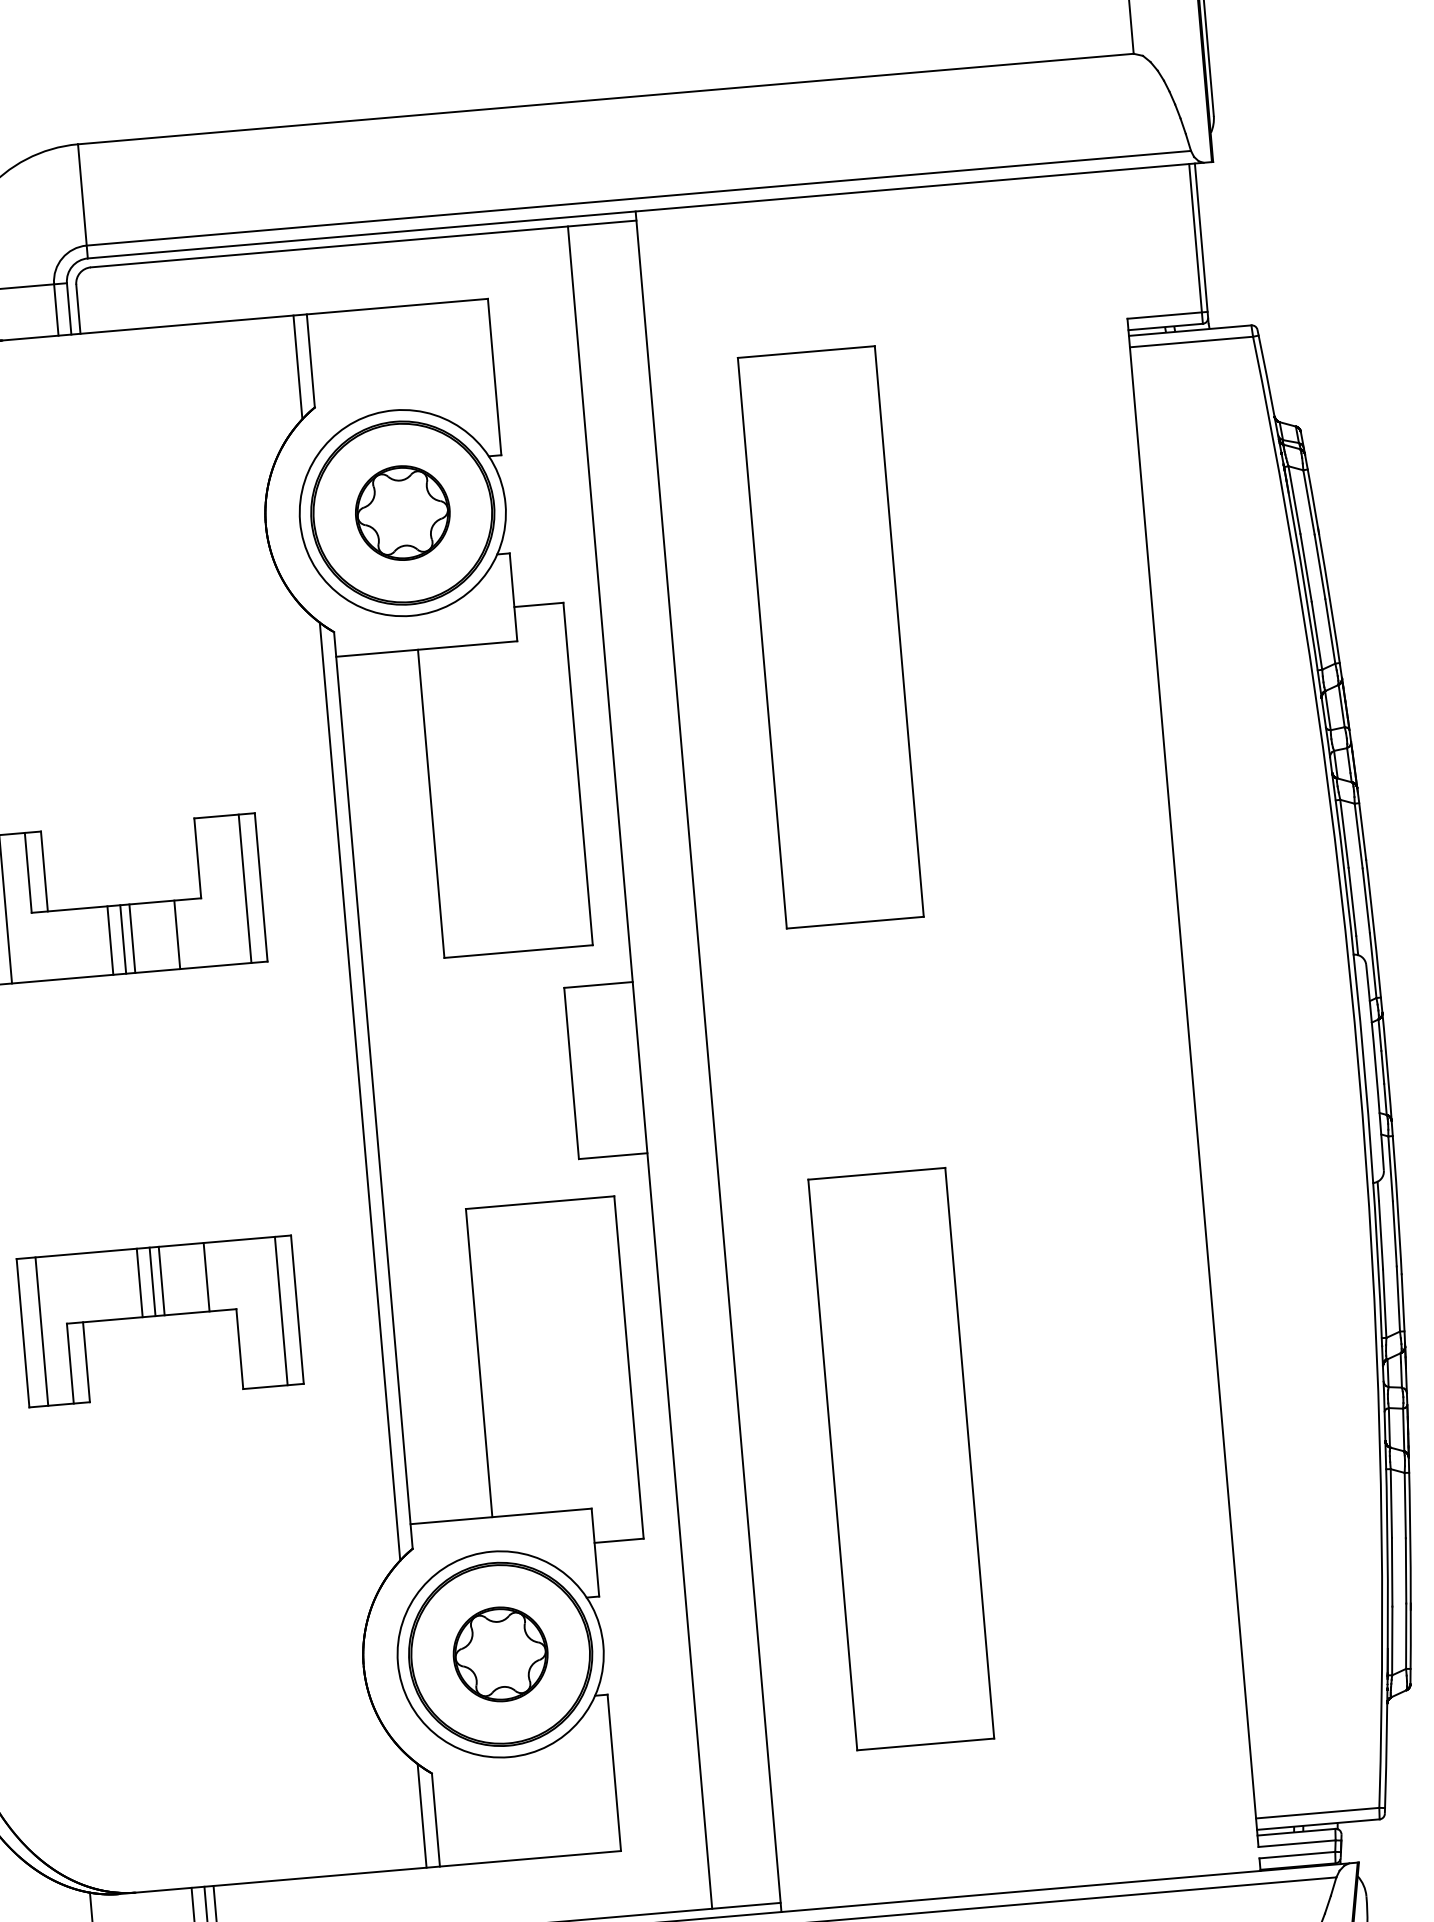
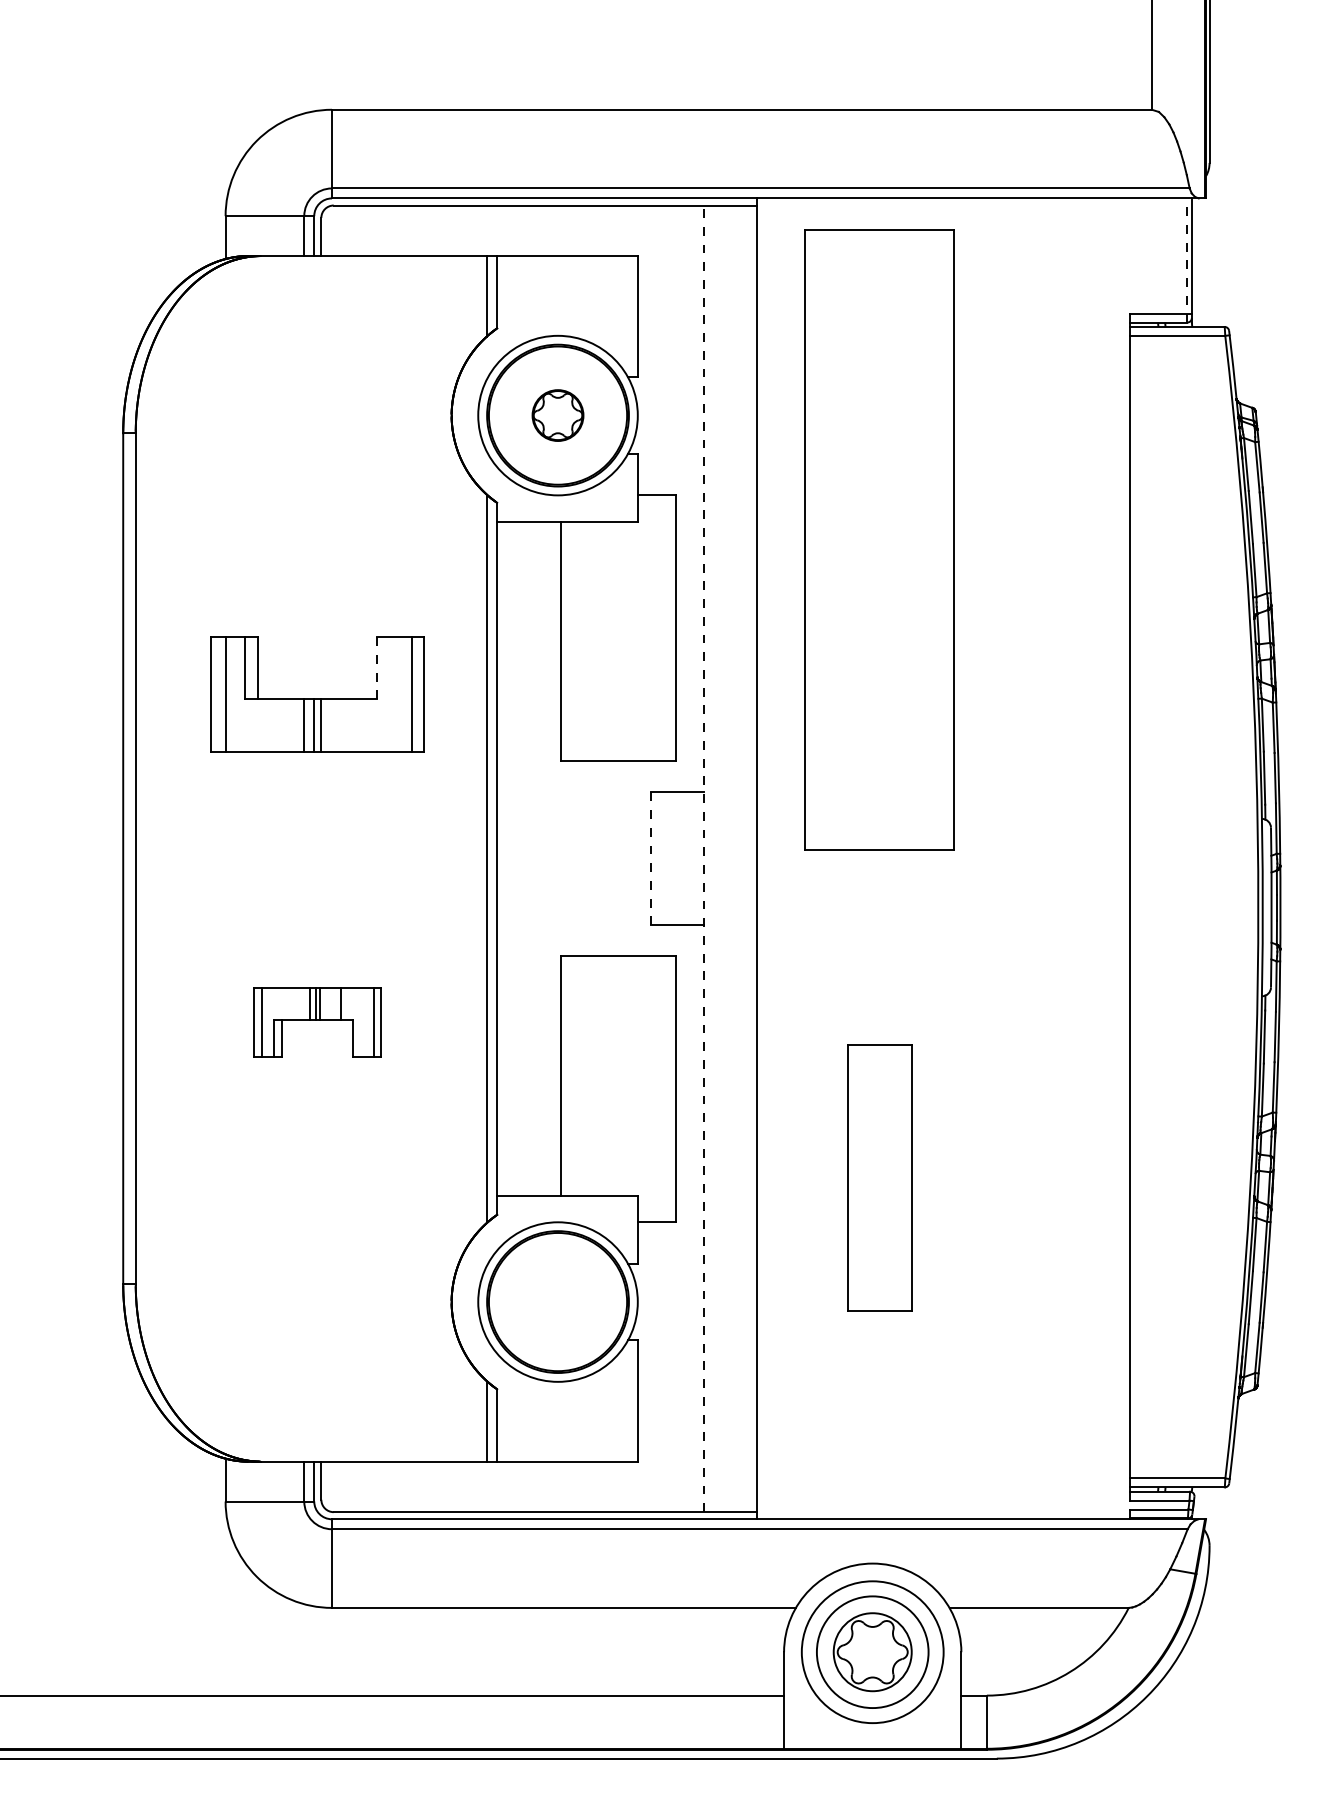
line: (1196, 242) -> (1187, 259), solid -> dashed
part: (402, 513) -> (557, 415), size x0.7
part: (830, 637) -> (879, 539), size x1.4
line: (198, 858) -> (377, 668), solid -> dashed
line: (177, 934) -> (356, 725), removed
line: (640, 1067) -> (704, 858), solid -> dashed
line: (572, 1073) -> (651, 858), solid -> dashed
part: (160, 1321) -> (317, 1022), size x0.6
part: (900, 1458) -> (879, 1177), size x0.6
part: (499, 1653) -> (557, 1301), removed

